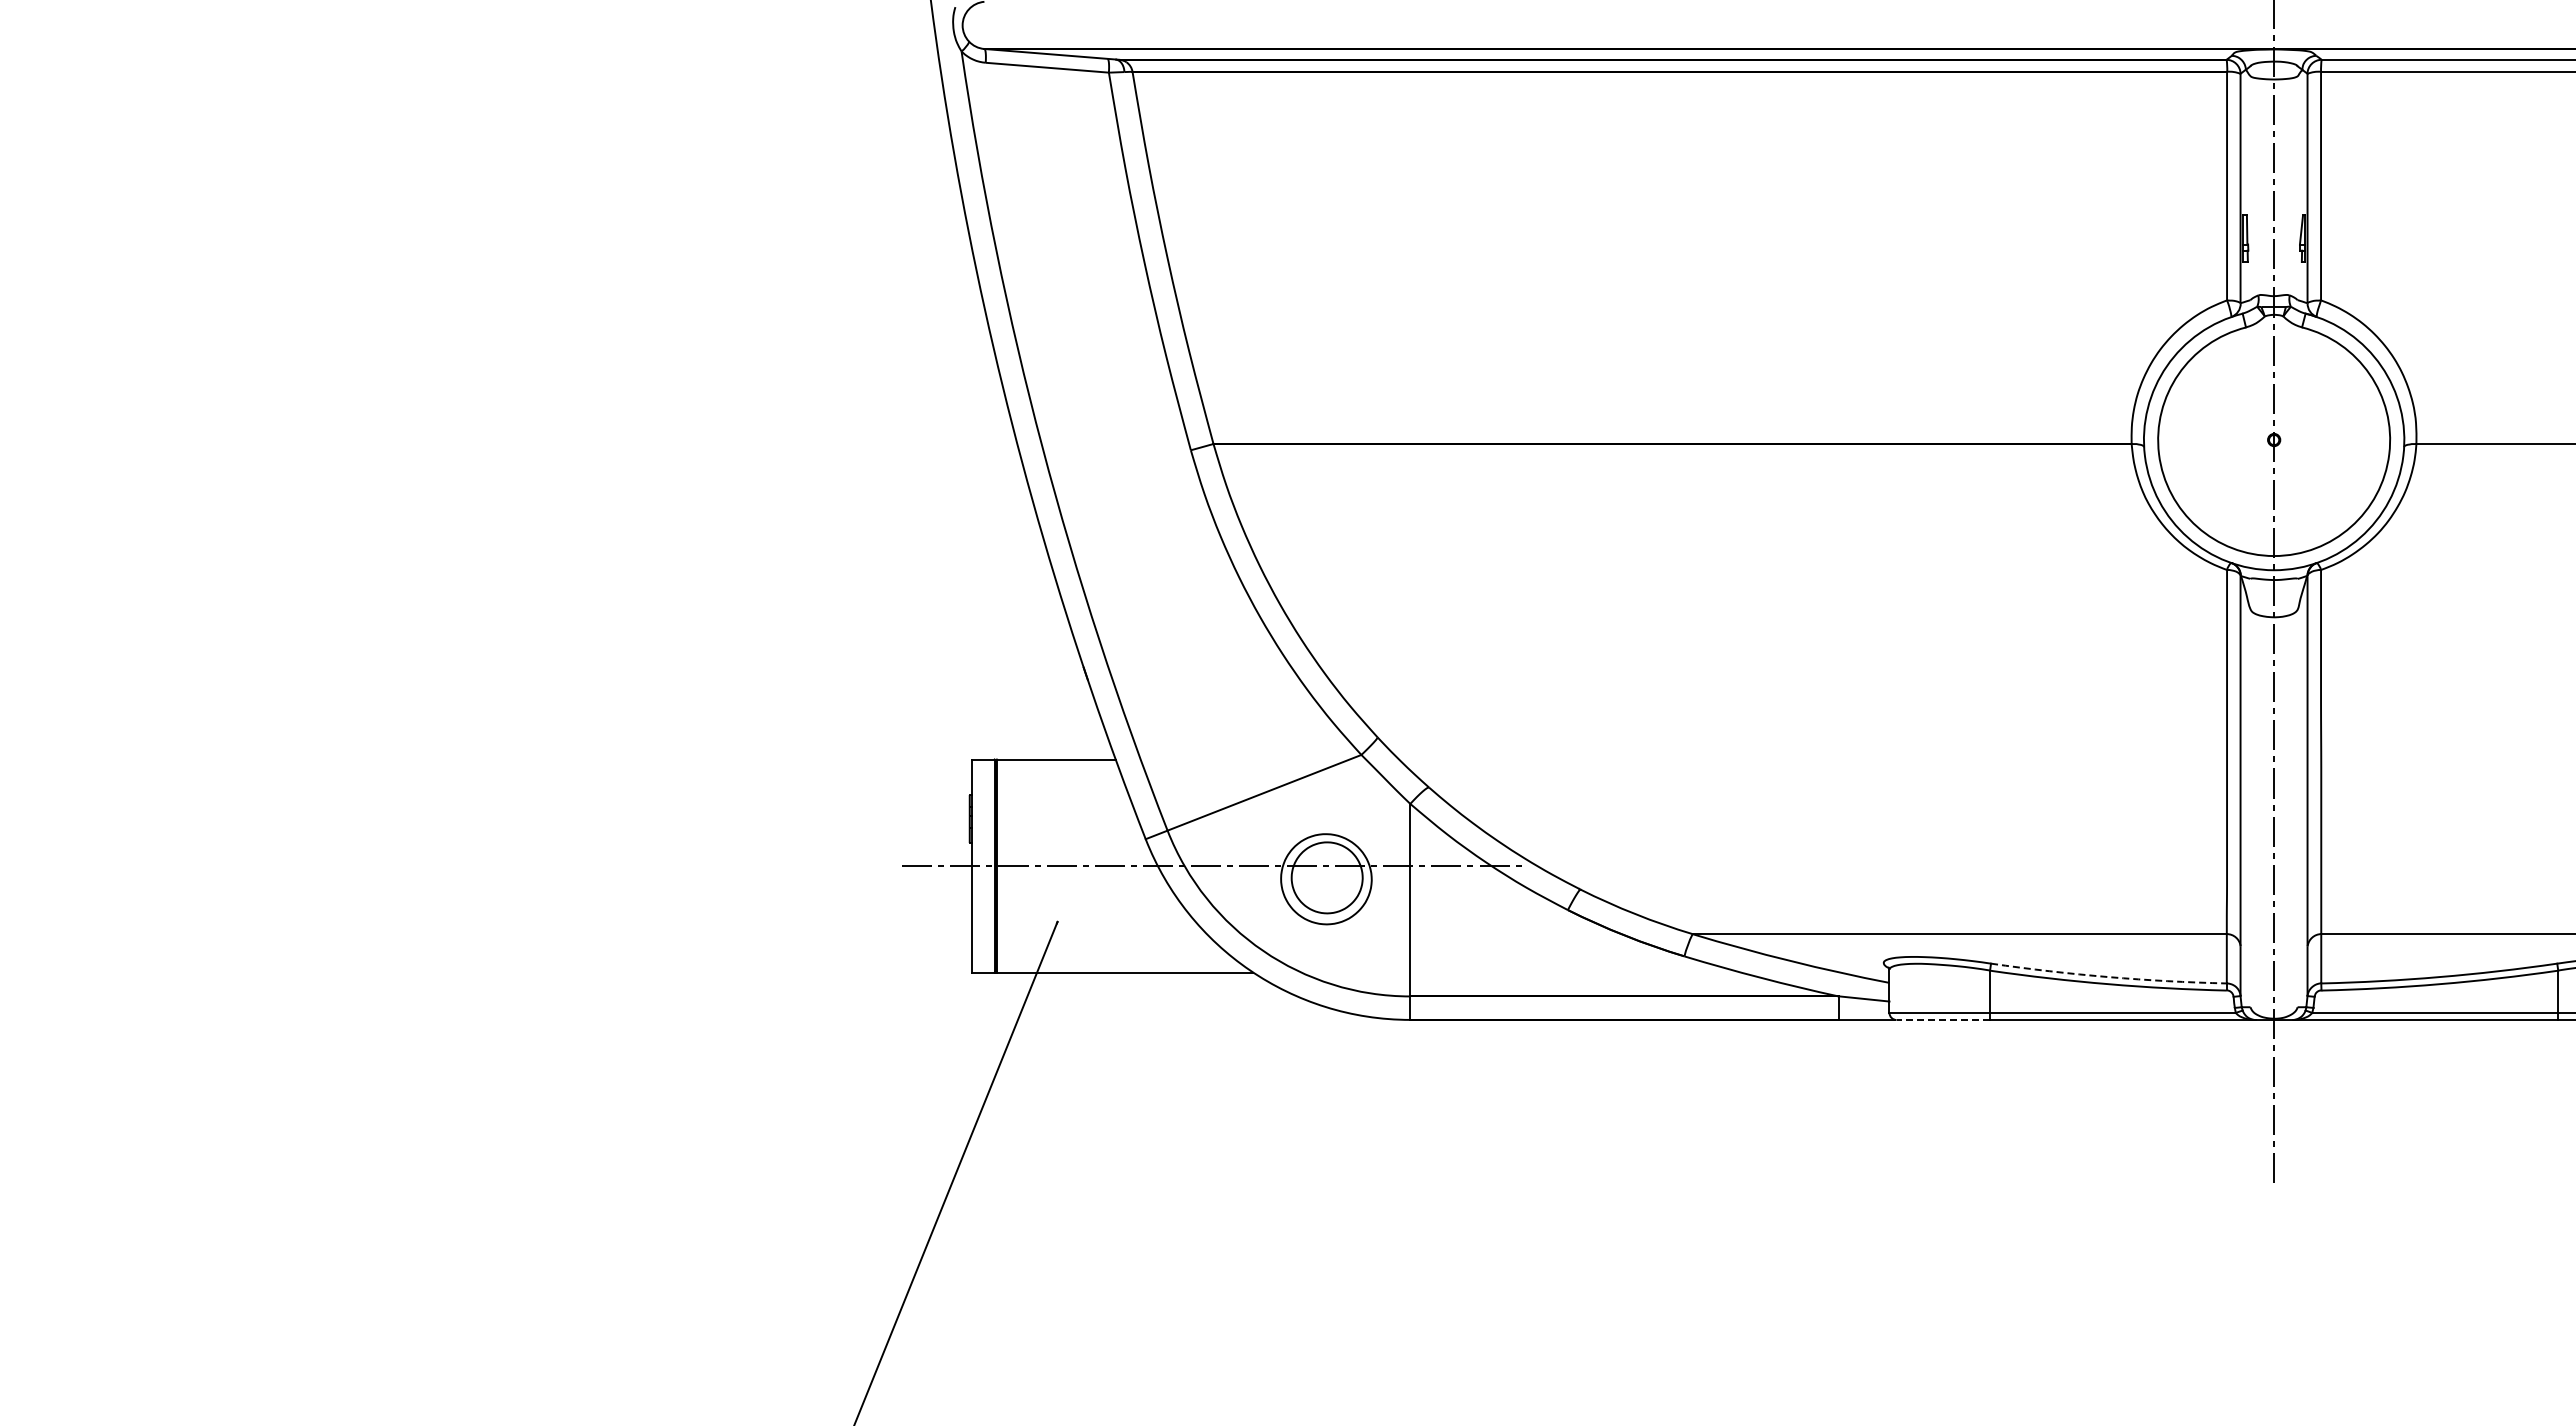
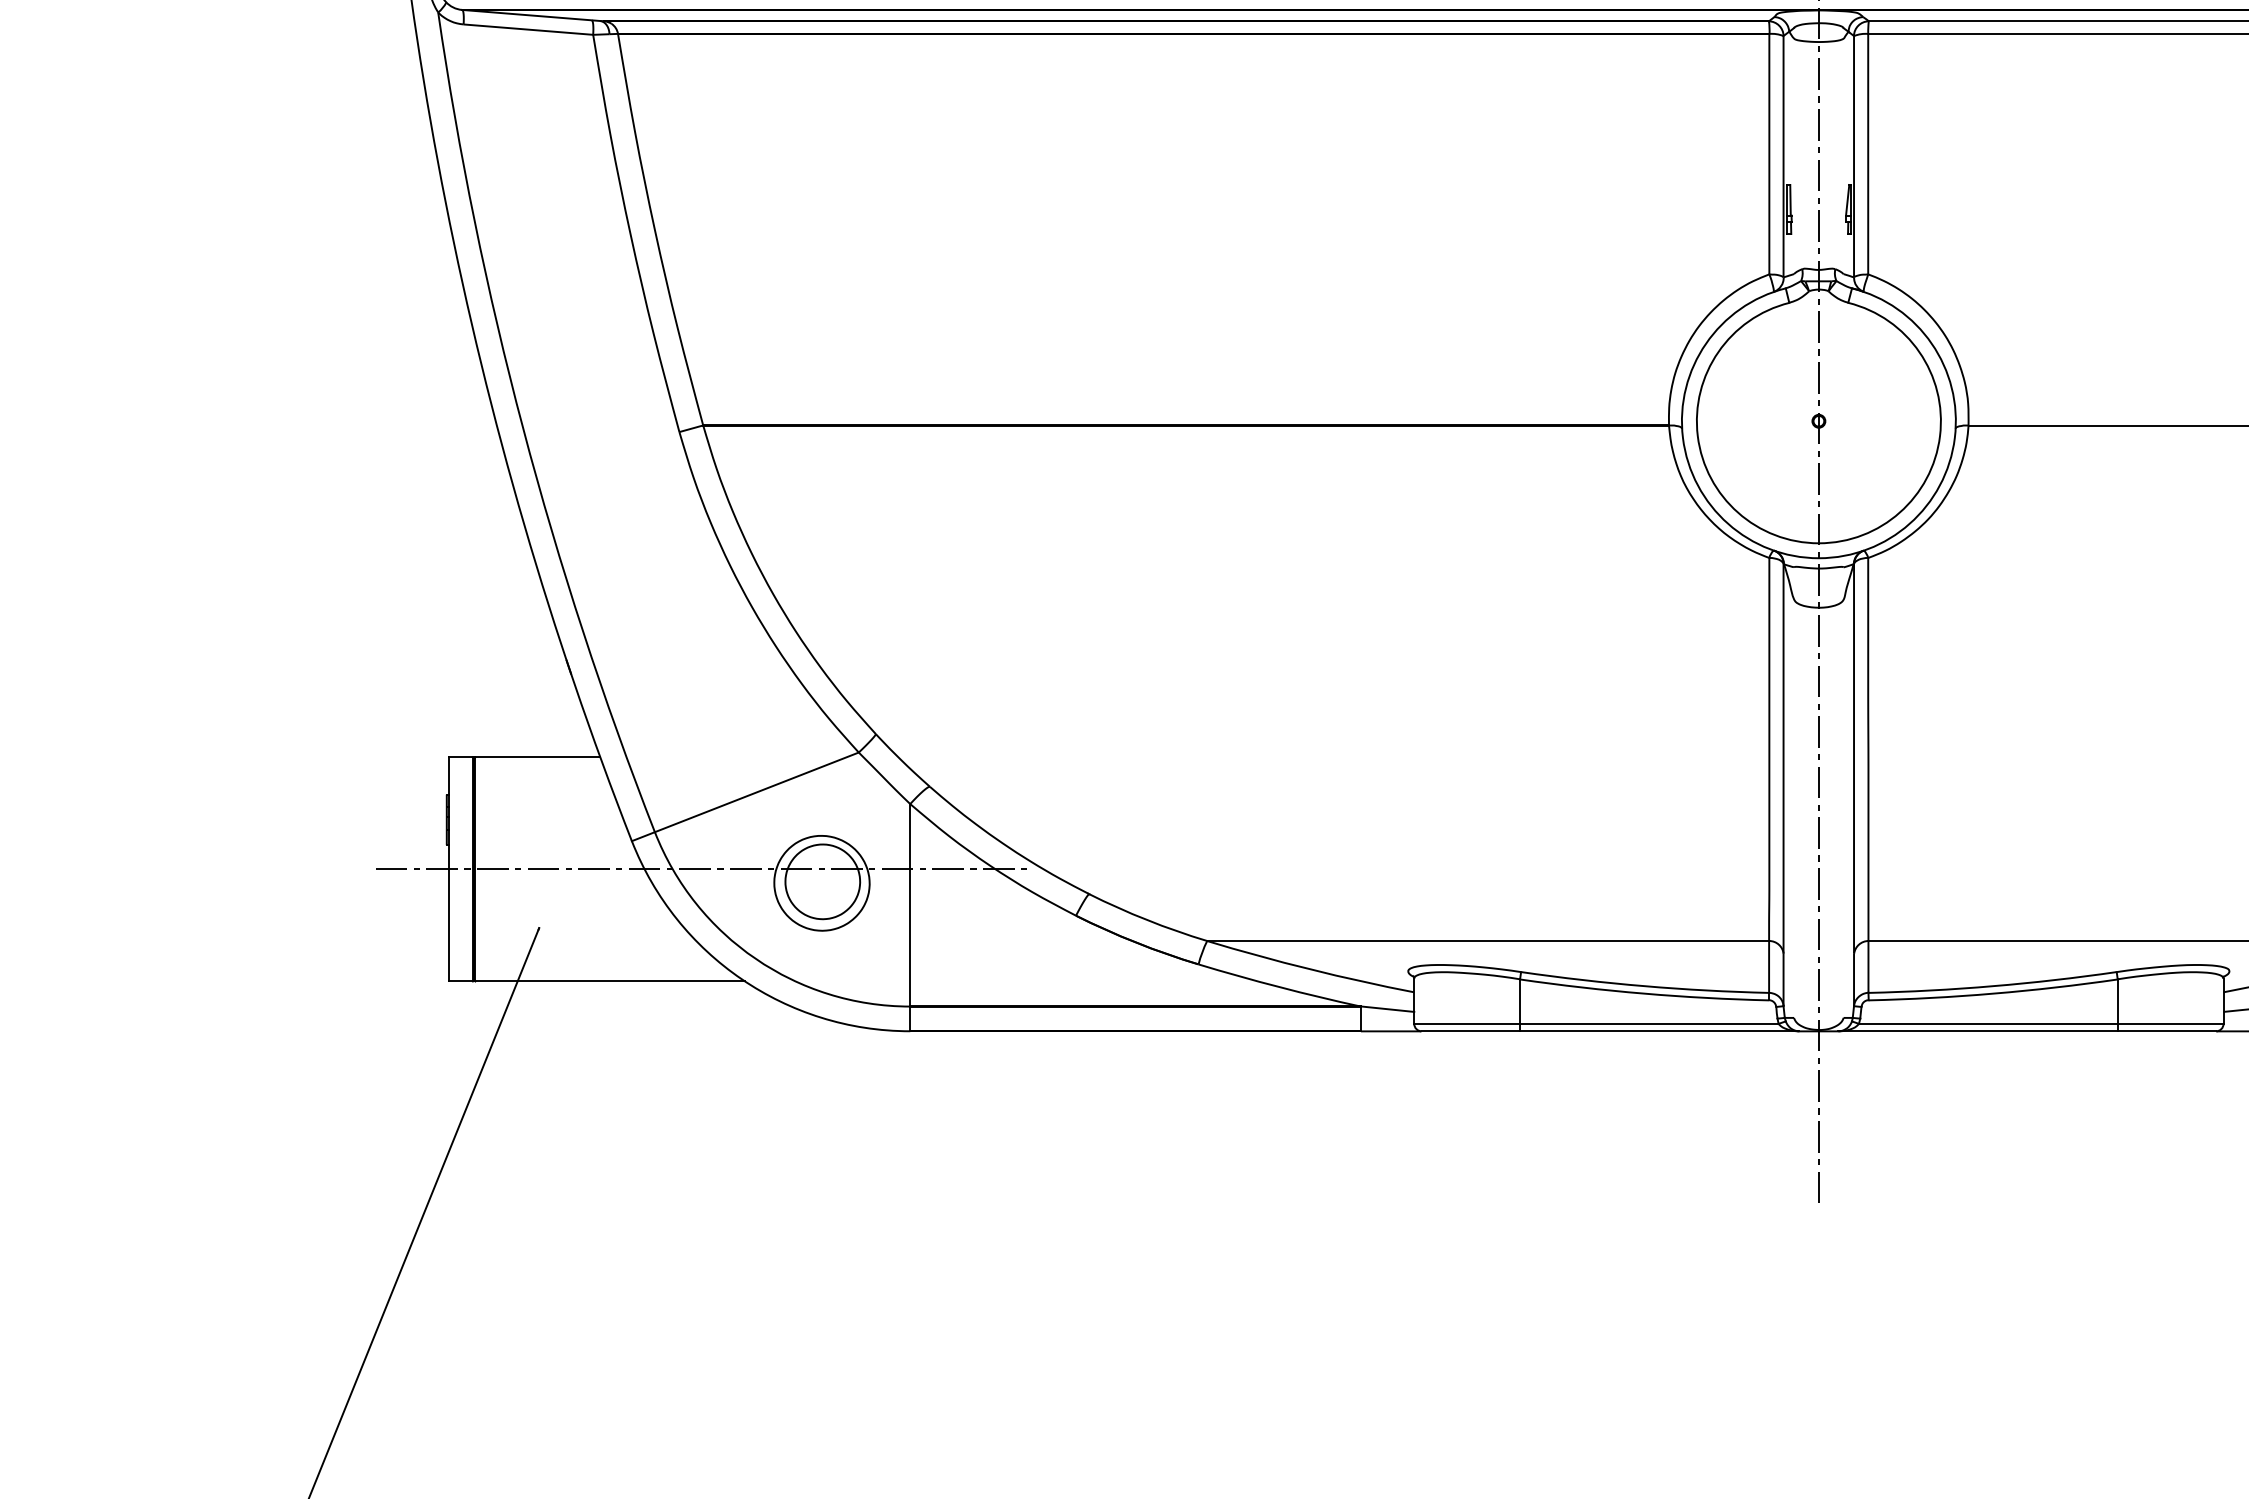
arc: (2108, 977) -> (1644, 986), dashed -> solid
line: (1943, 1020) -> (1471, 1031), dashed -> solid

